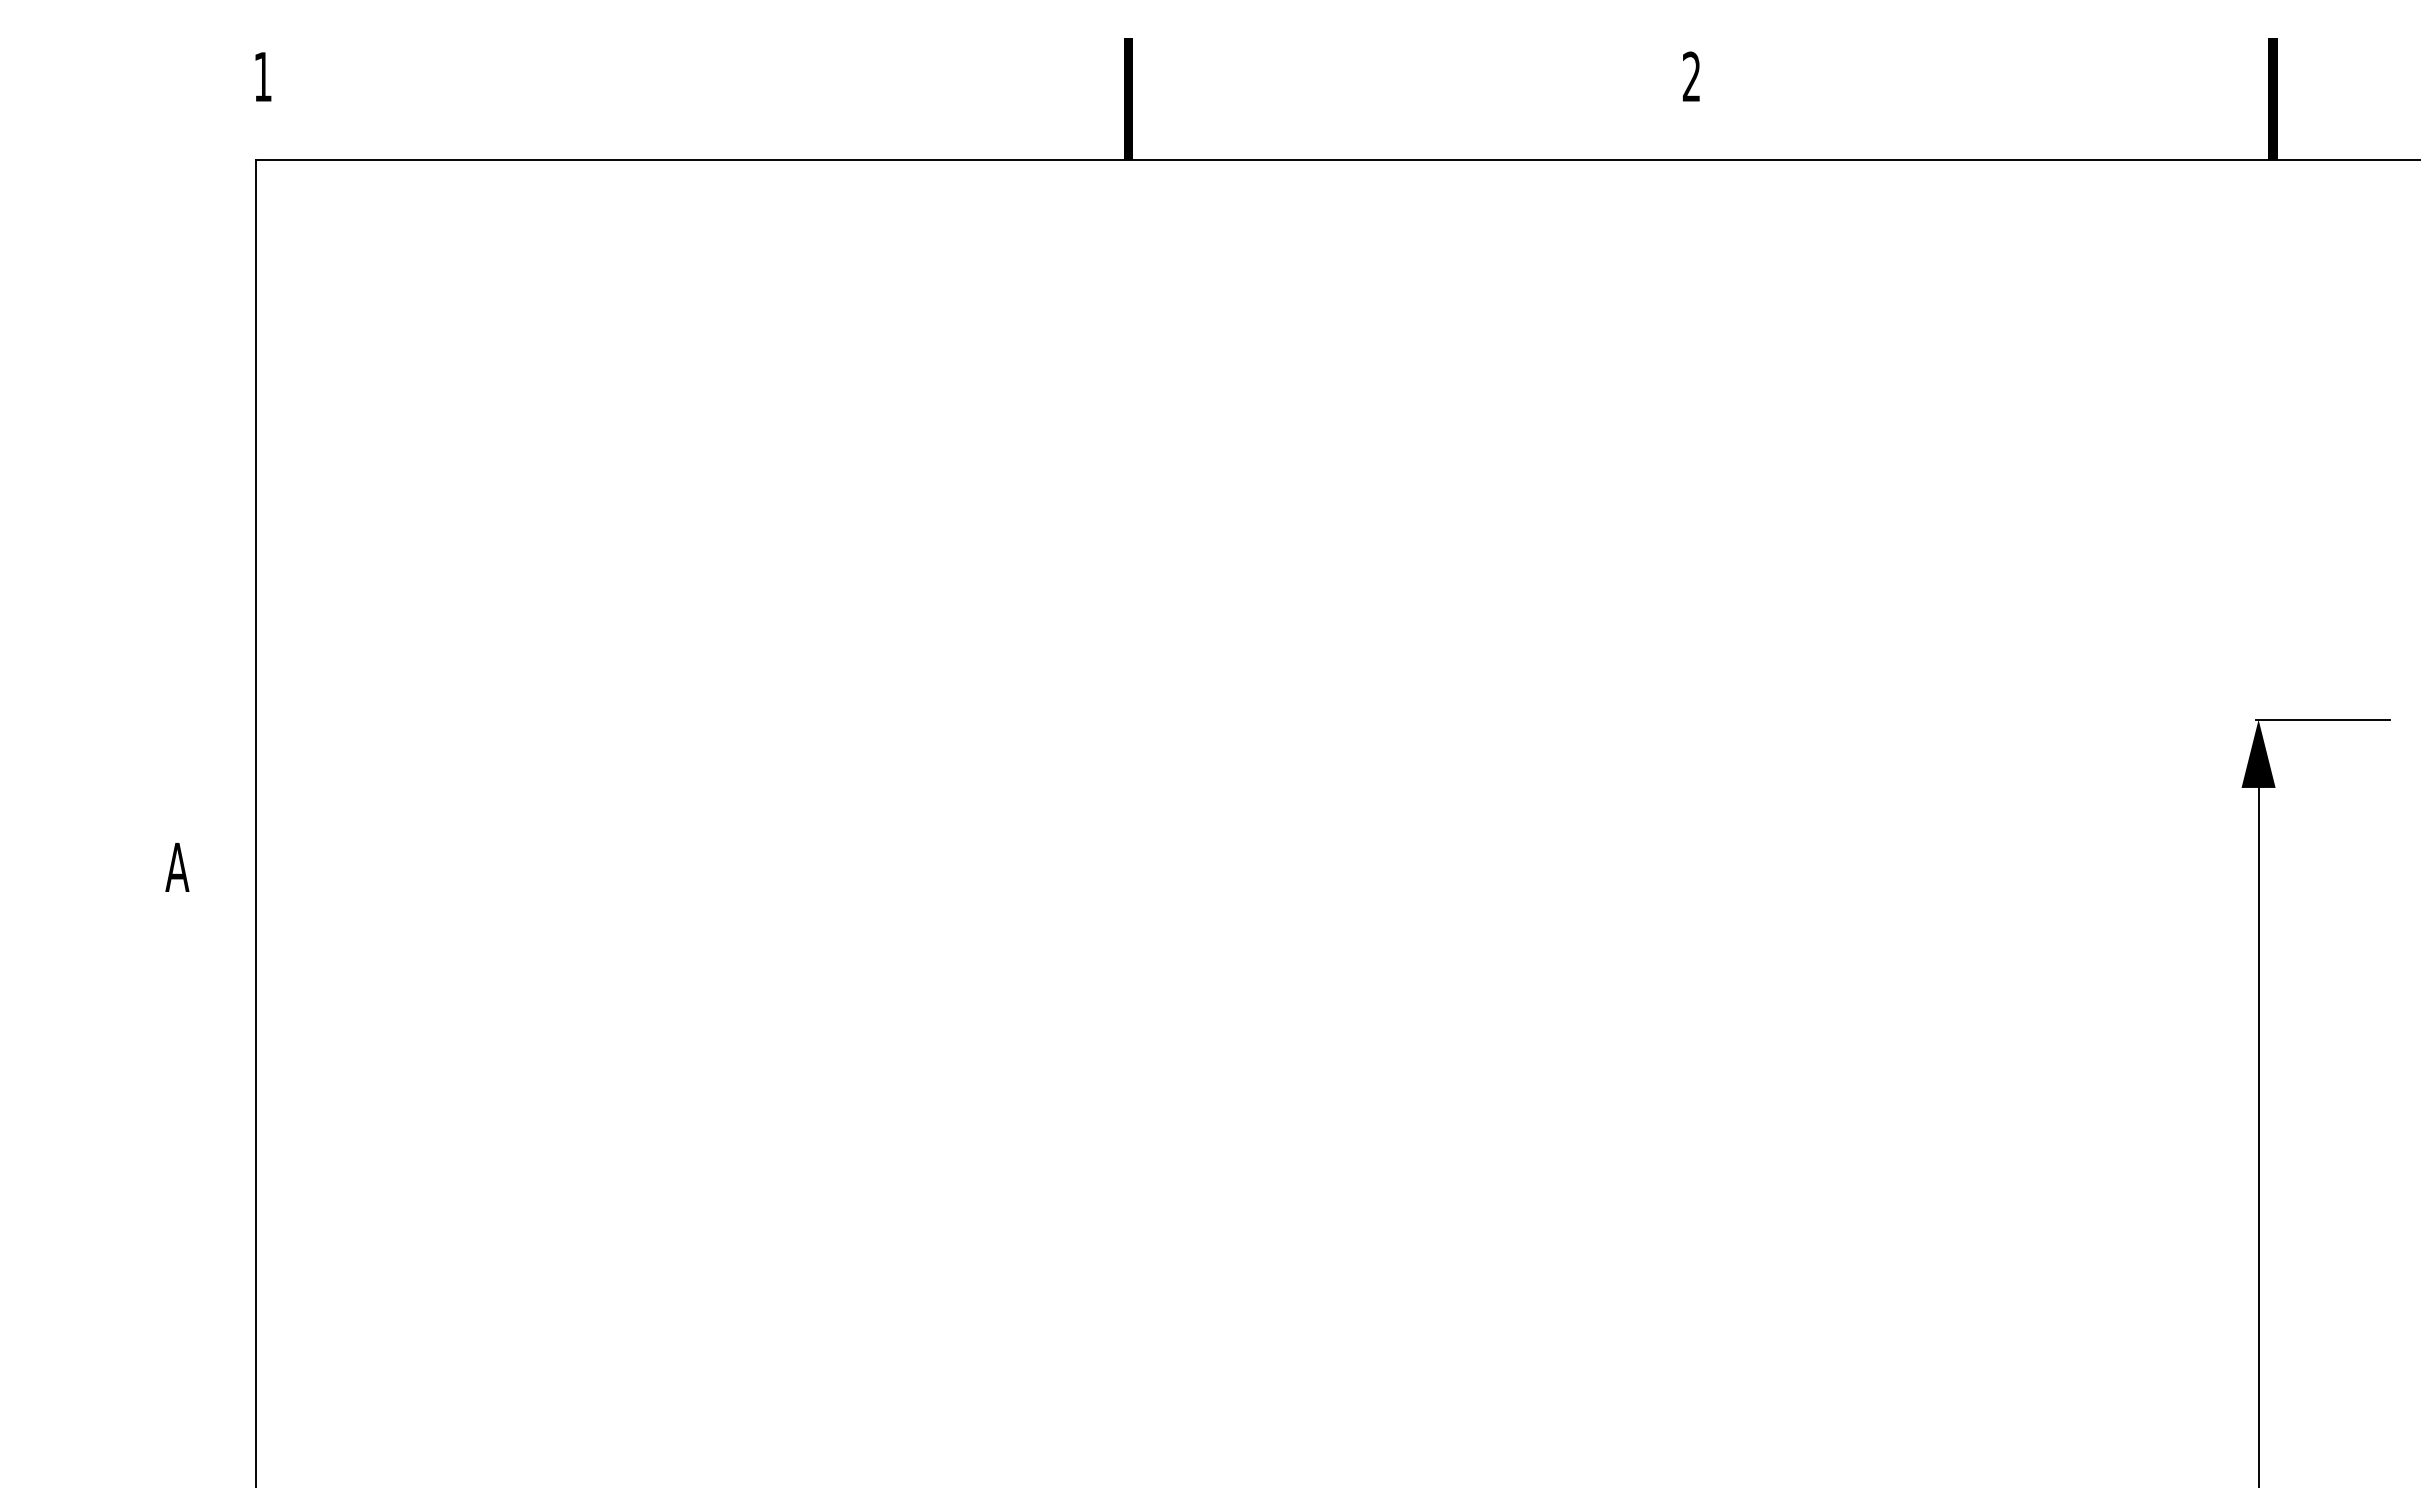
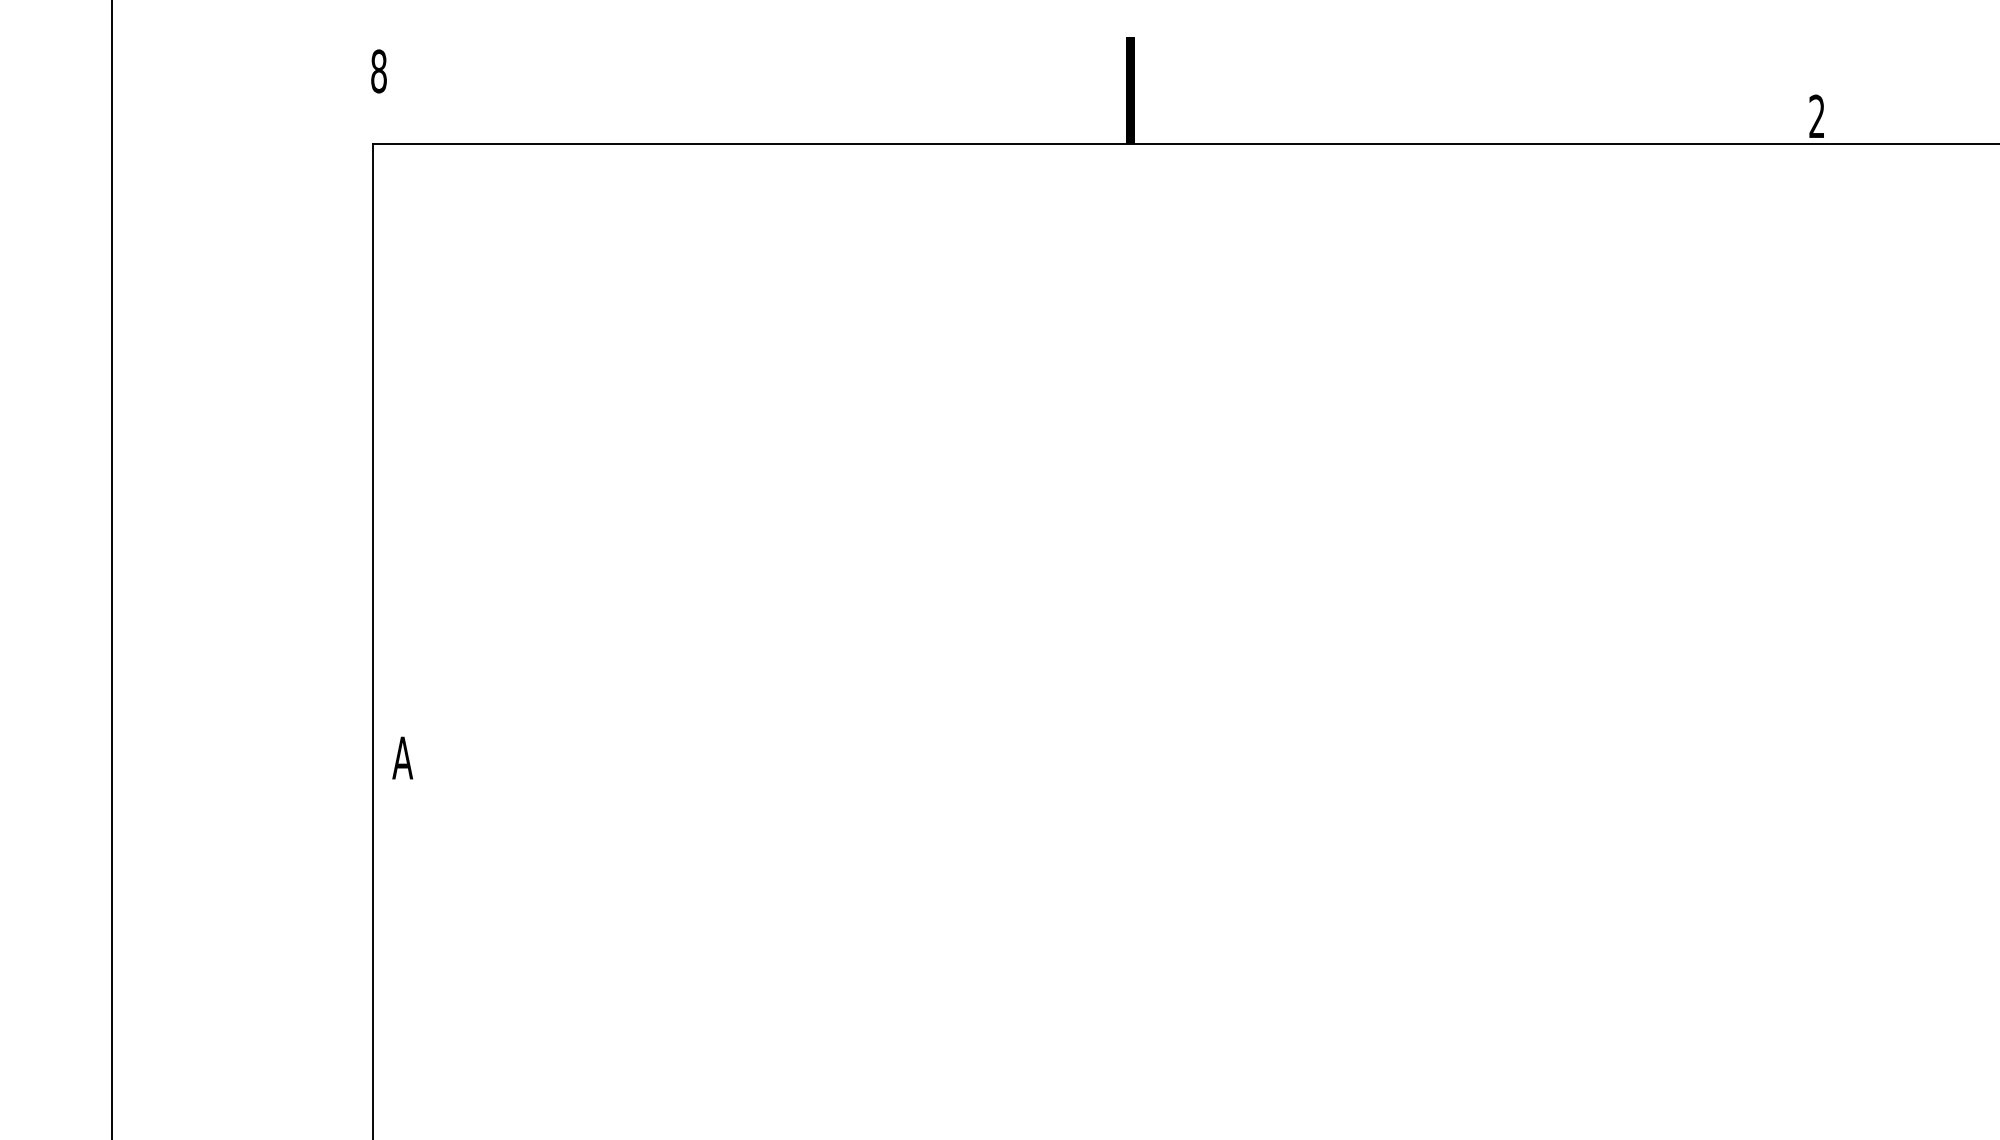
text: (263, 76) -> (379, 71), 1 -> 8
text: (1691, 76) -> (1816, 116), moved
text: (177, 867) -> (402, 758), moved

